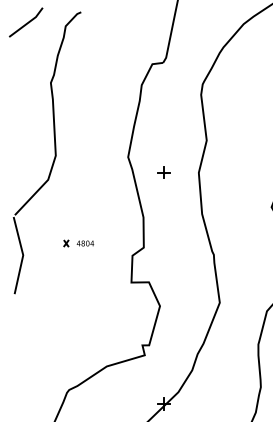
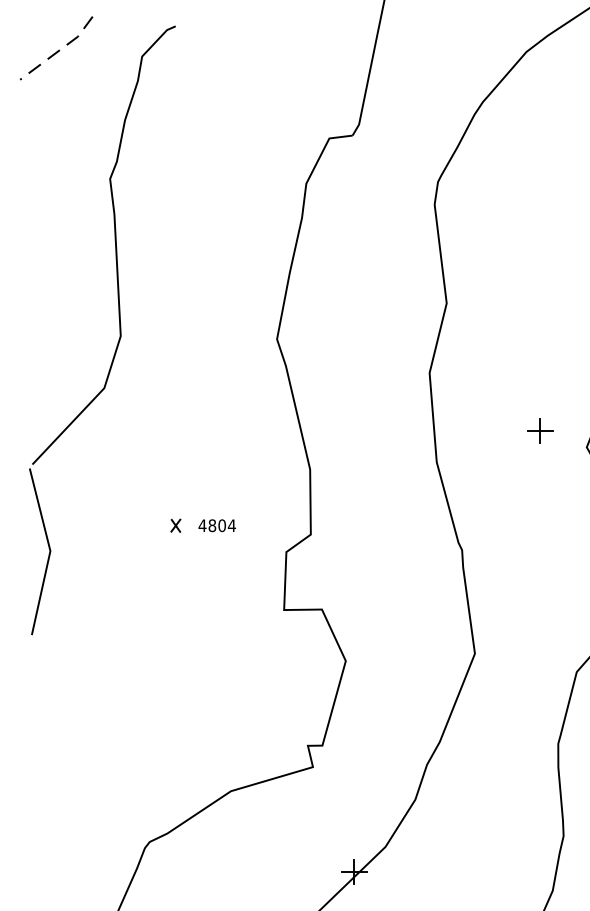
line: (27, 23) -> (59, 50), solid -> dashed
part: (163, 172) -> (539, 430), moved
part: (78, 243) -> (202, 525), moved

